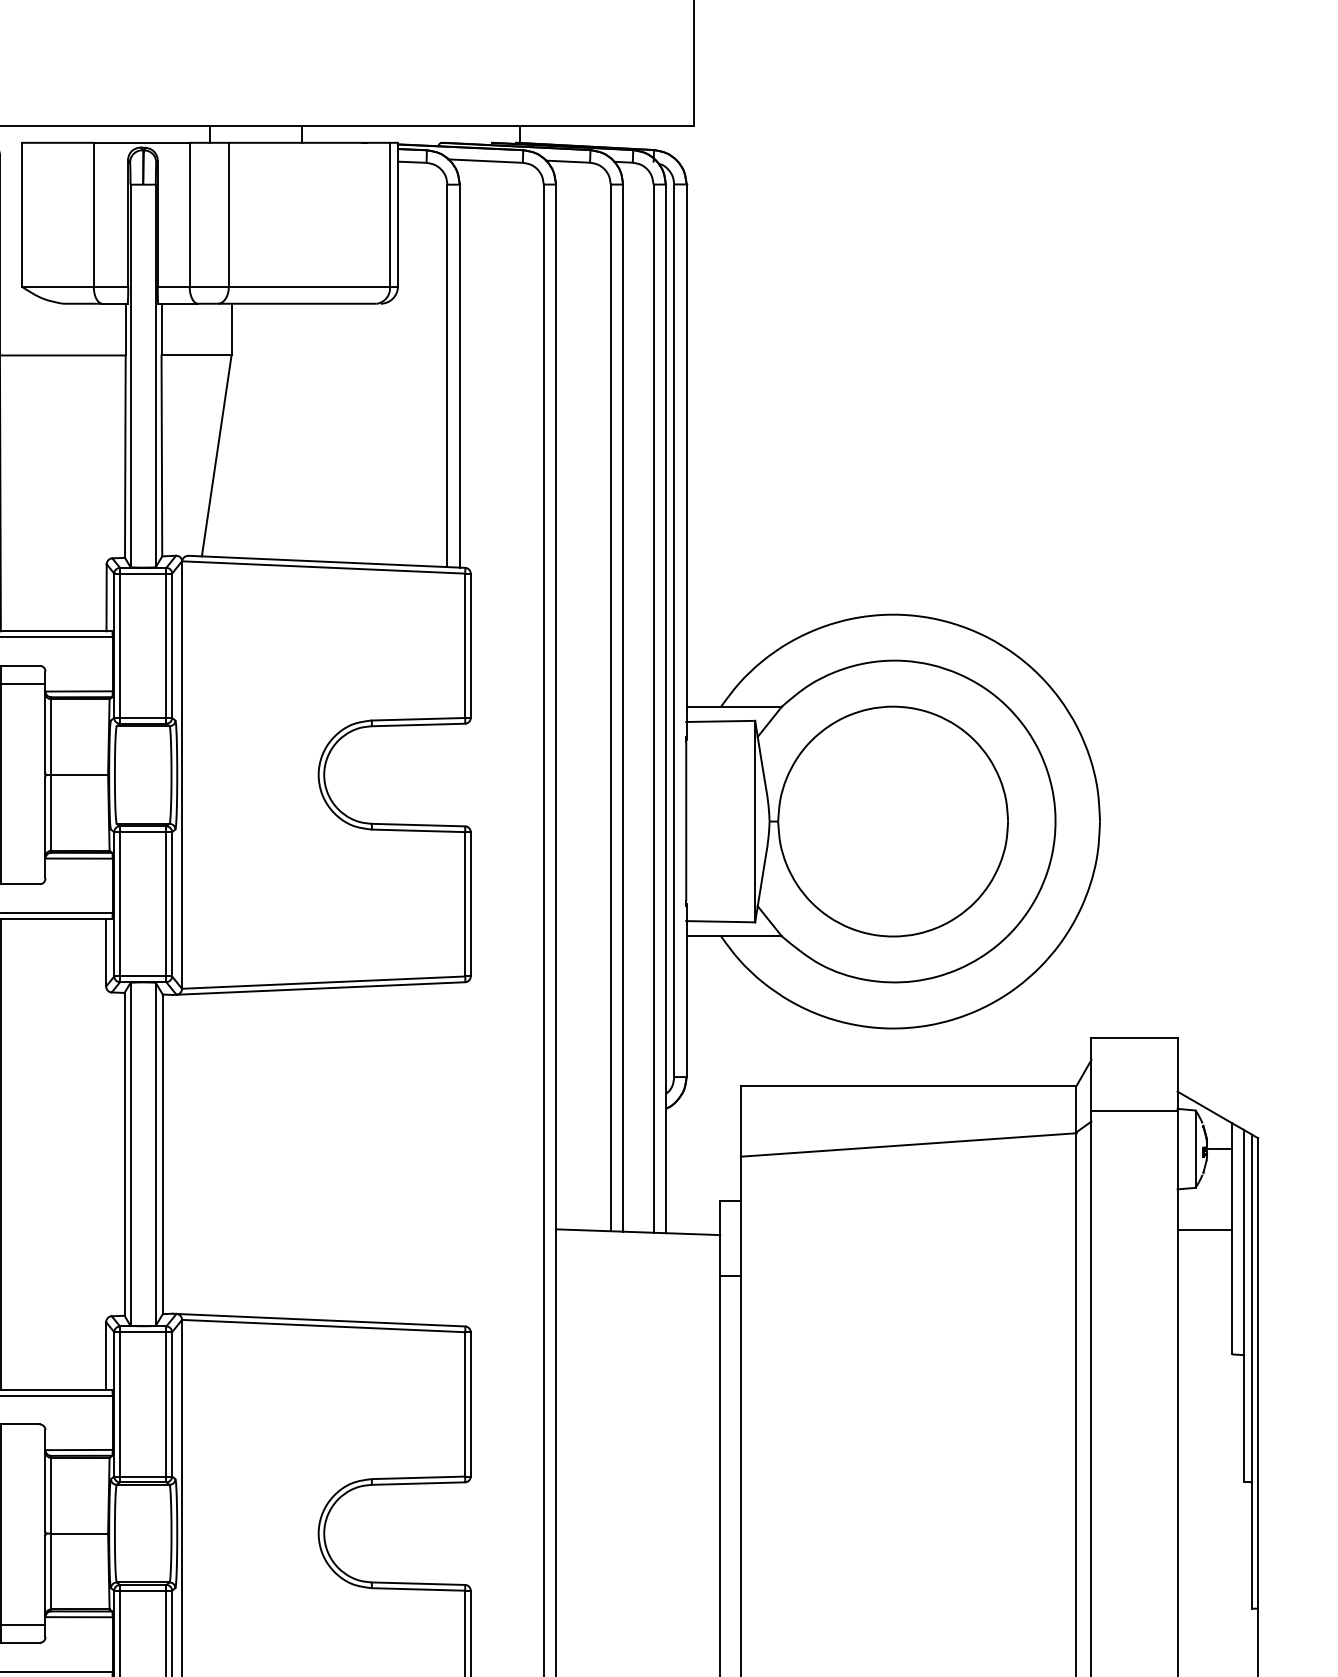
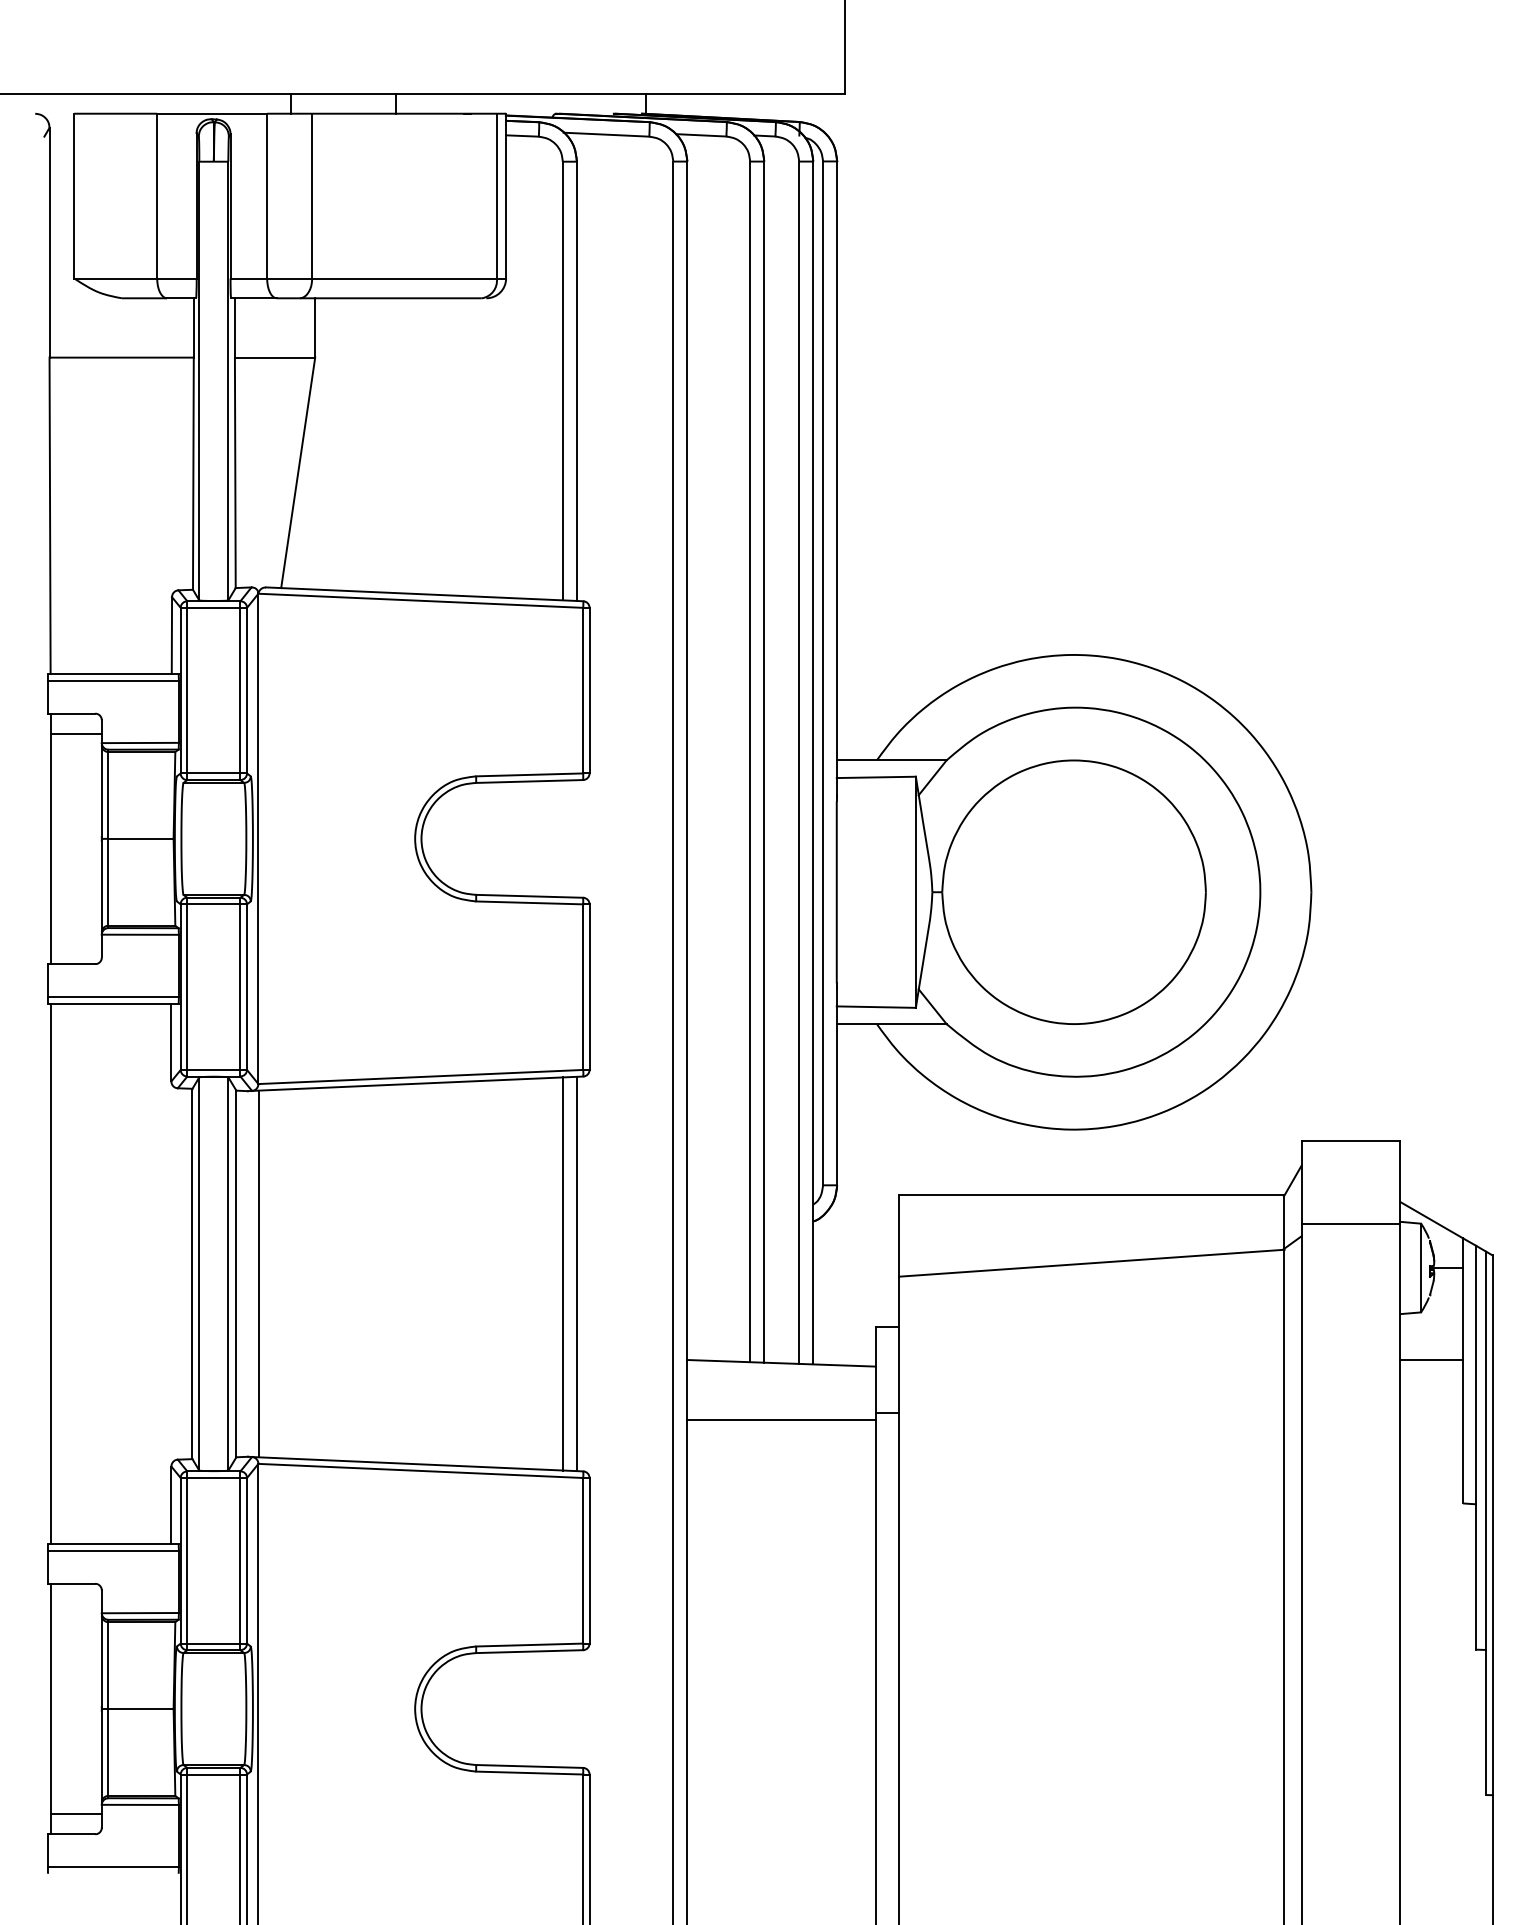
line: (182, 1153) -> (259, 1273), added
line: (447, 1153) -> (562, 1273), added
line: (459, 1153) -> (576, 1273), added
line: (638, 1281) -> (781, 1419), added

